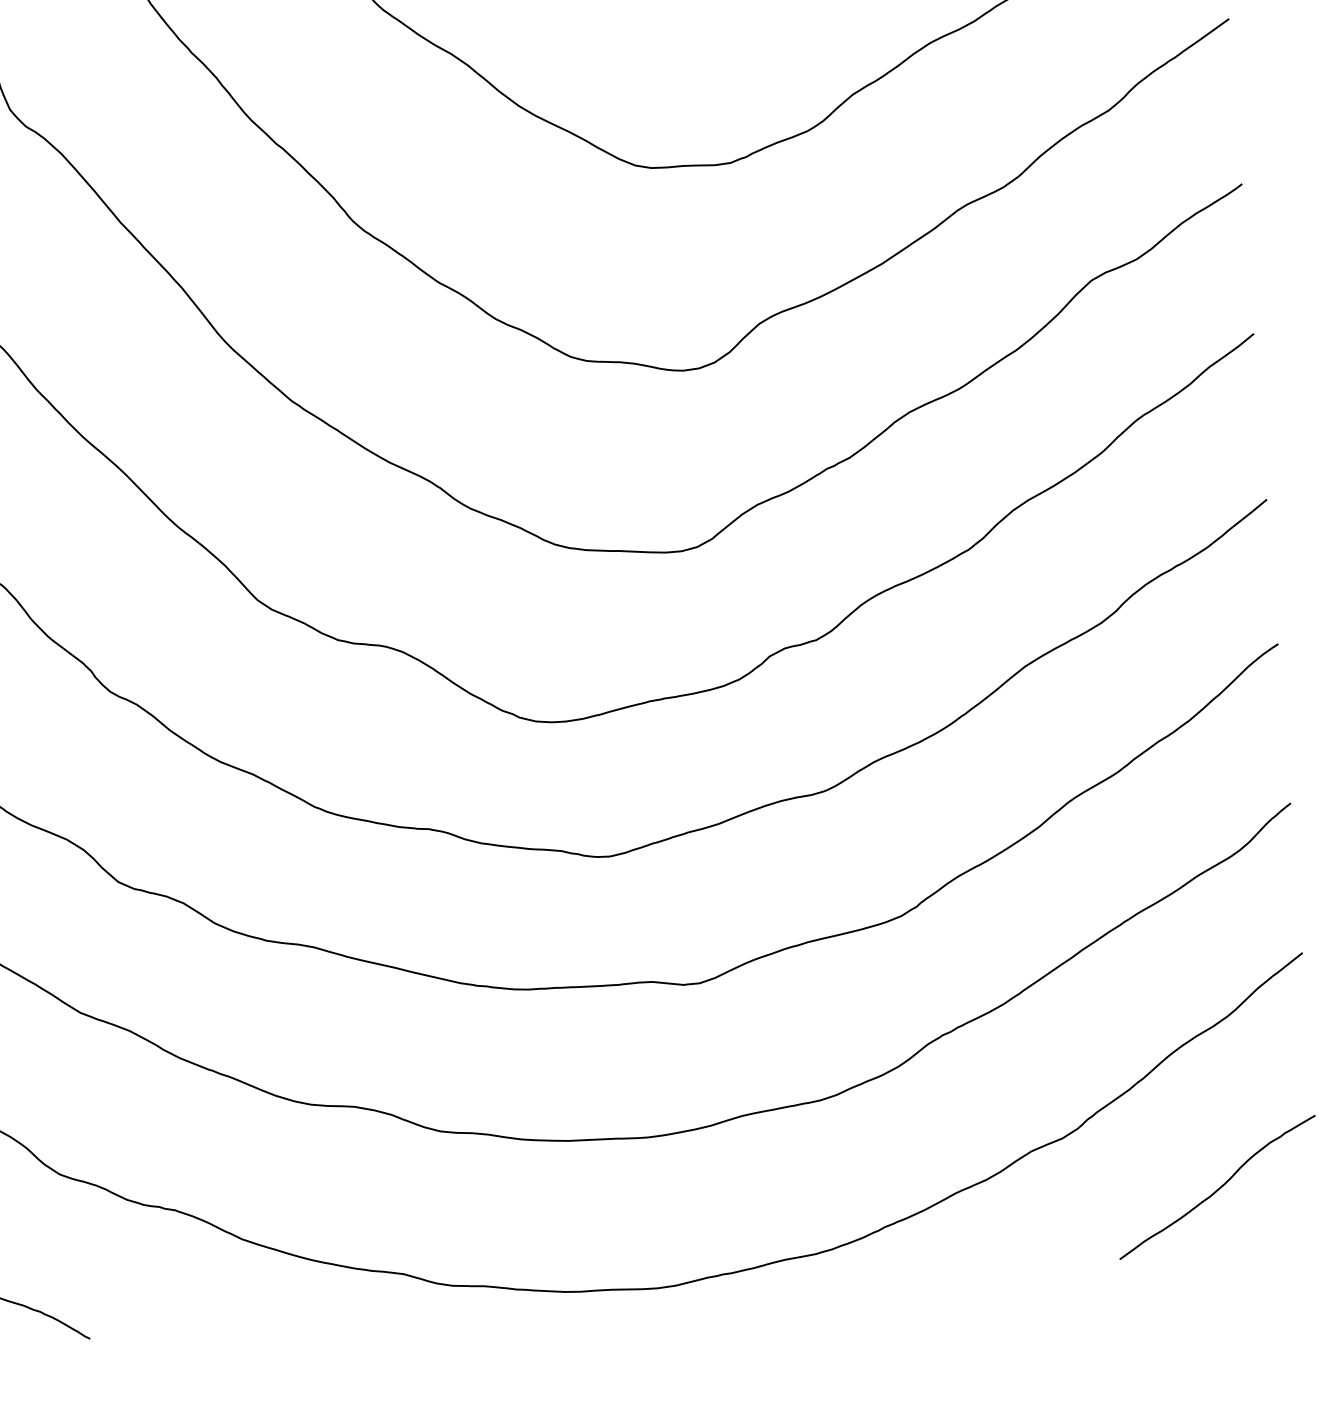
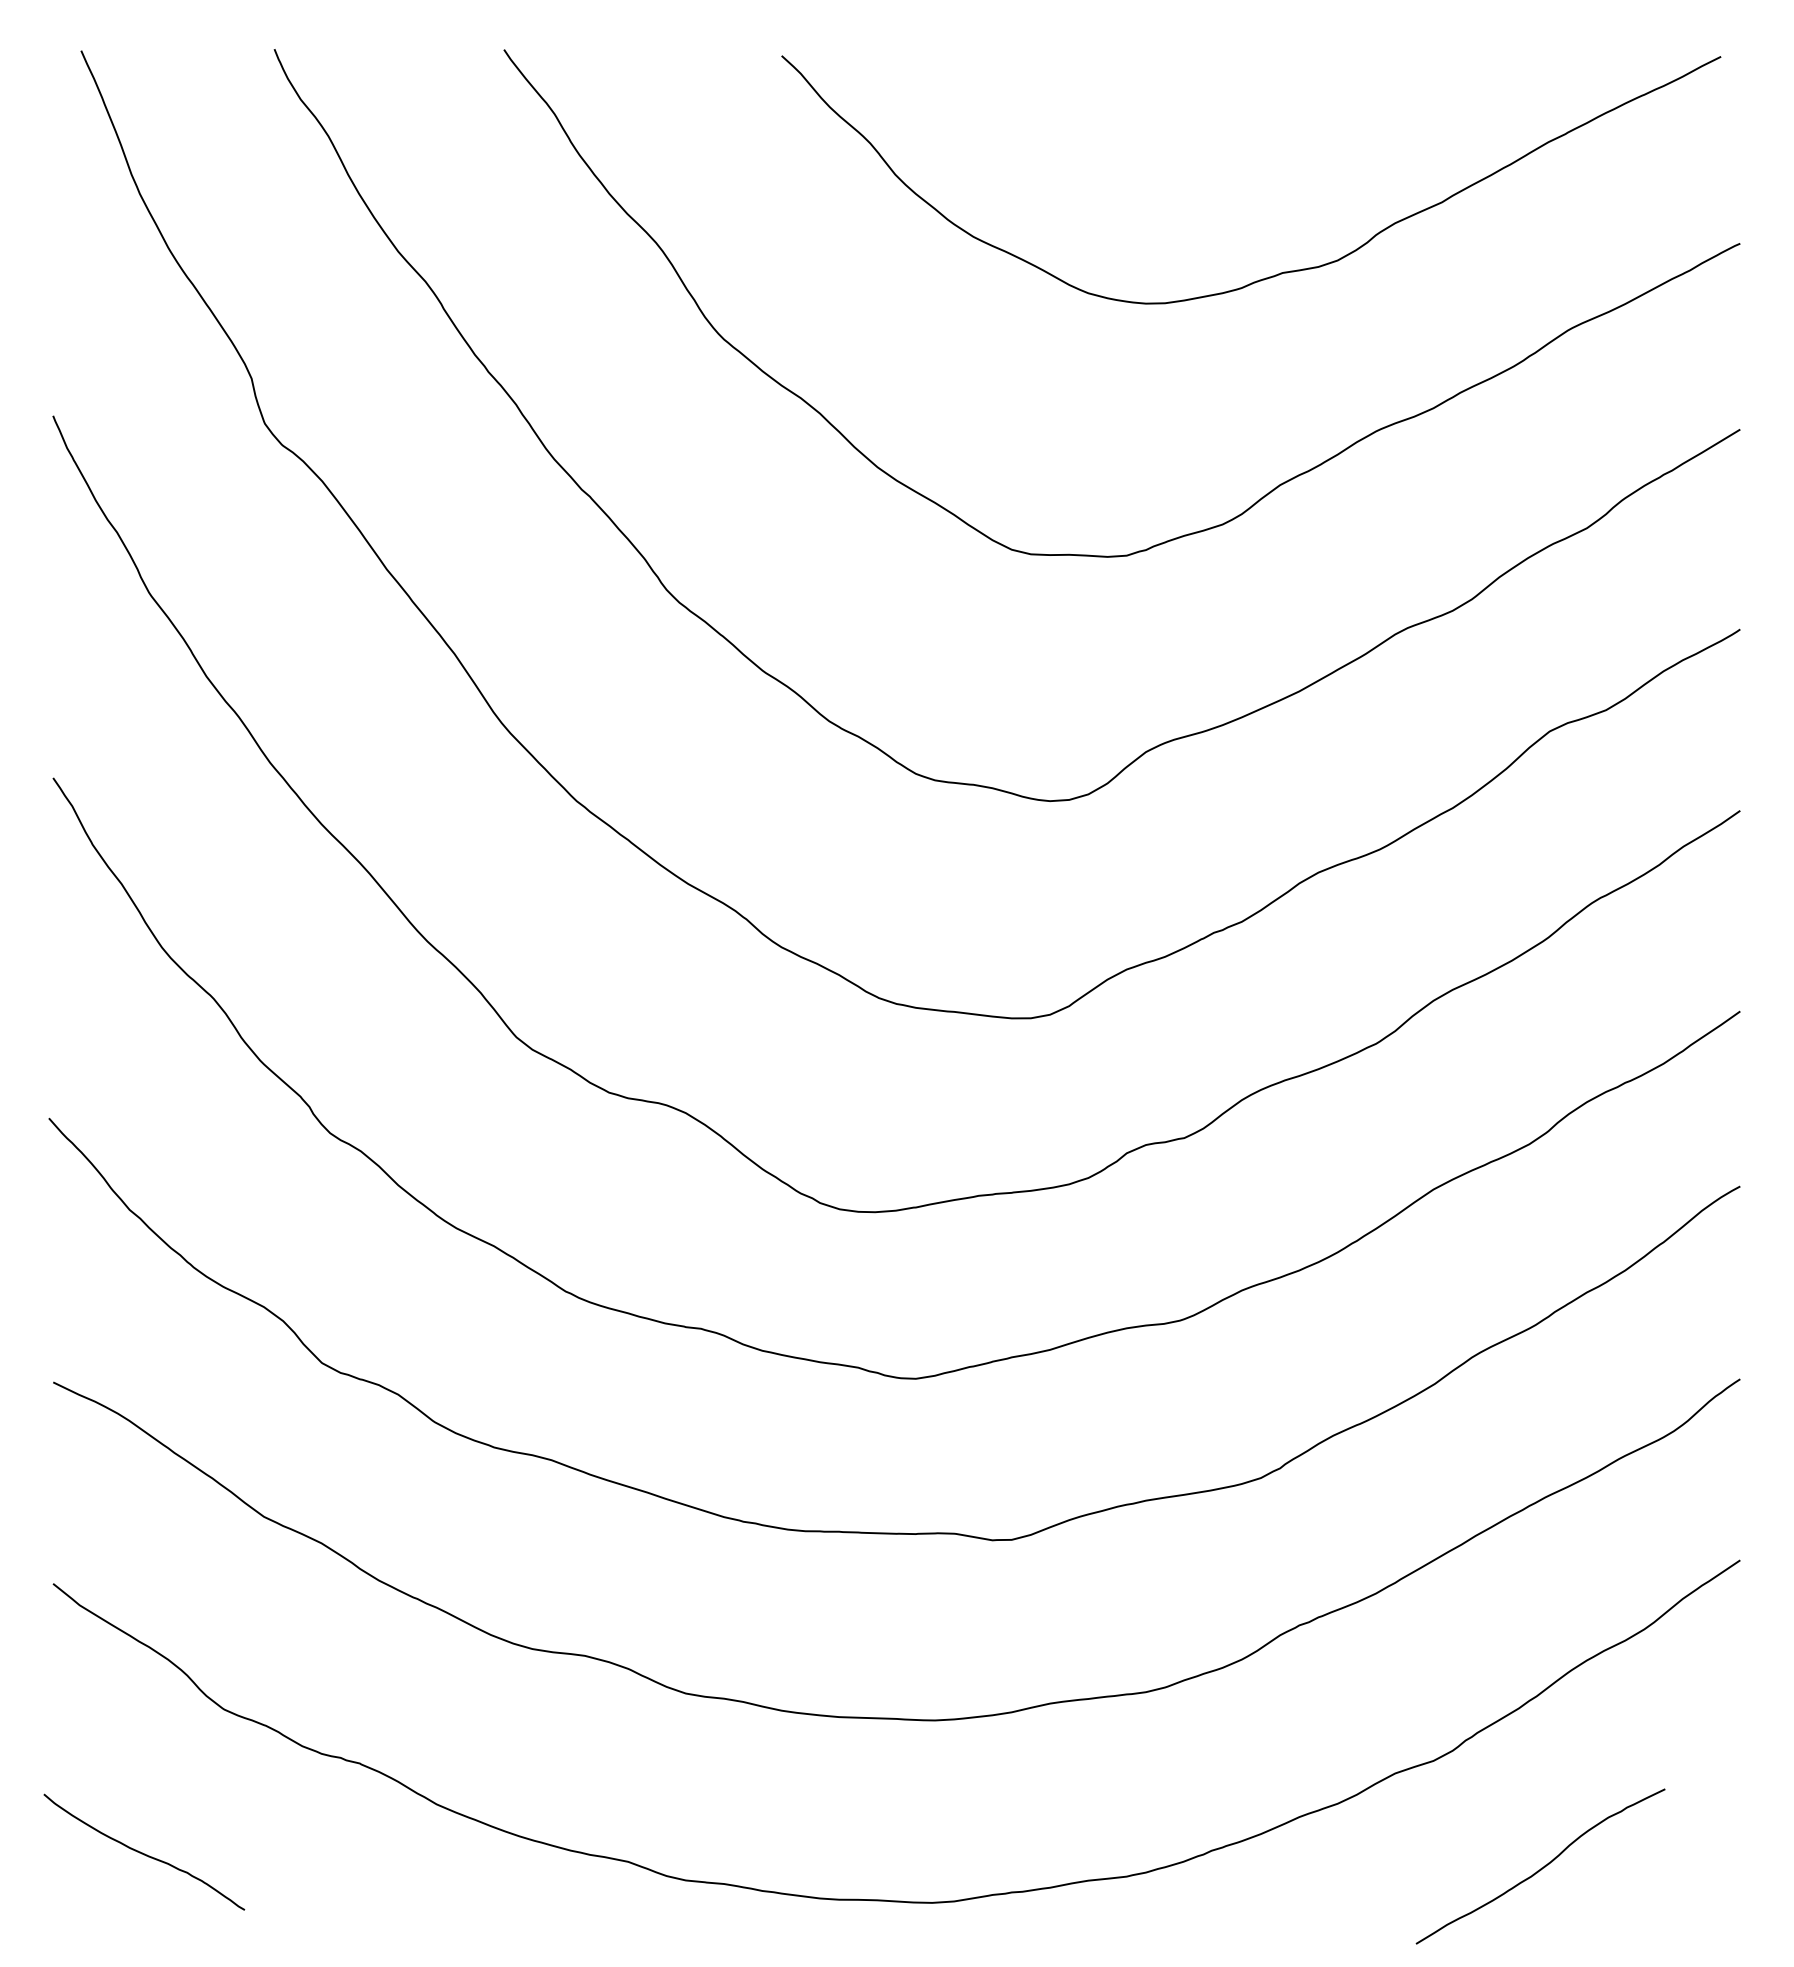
curve: (1218, 1188) -> (1541, 1867), moved

